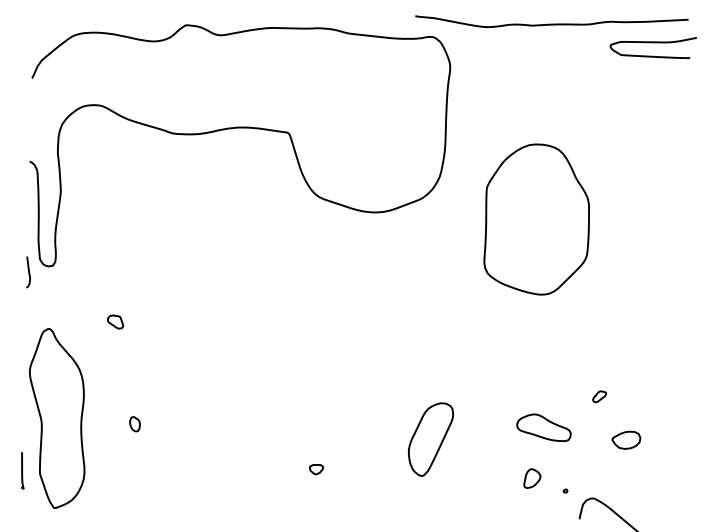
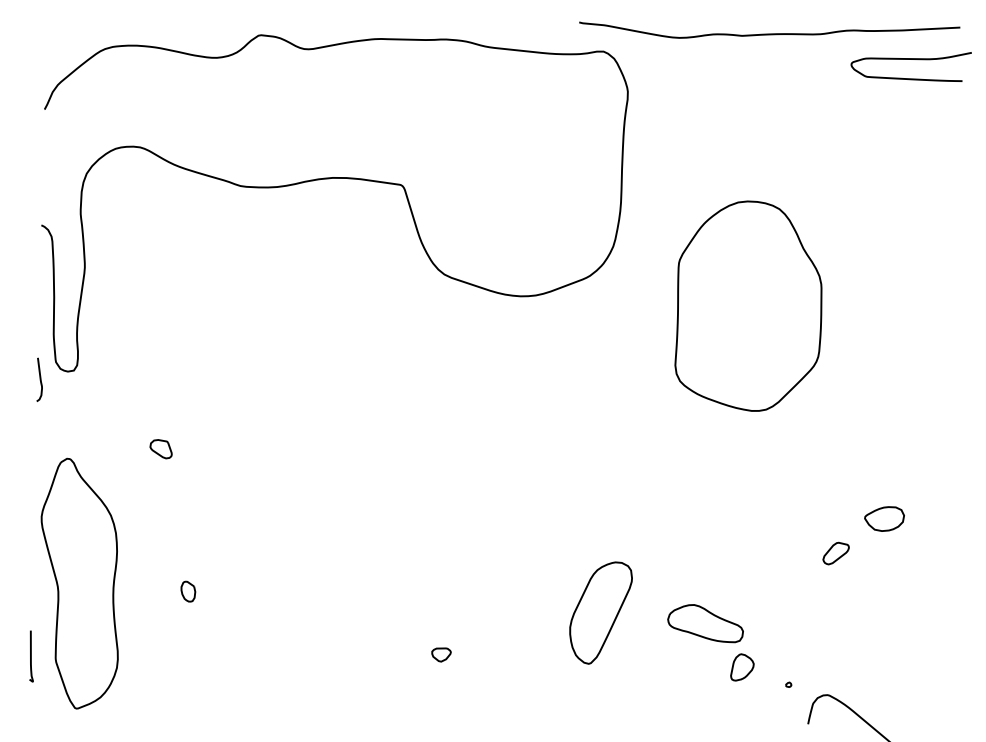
part: (599, 396) -> (836, 552), size x1.4
part: (543, 427) -> (705, 623), moved
part: (626, 439) -> (884, 518), moved

